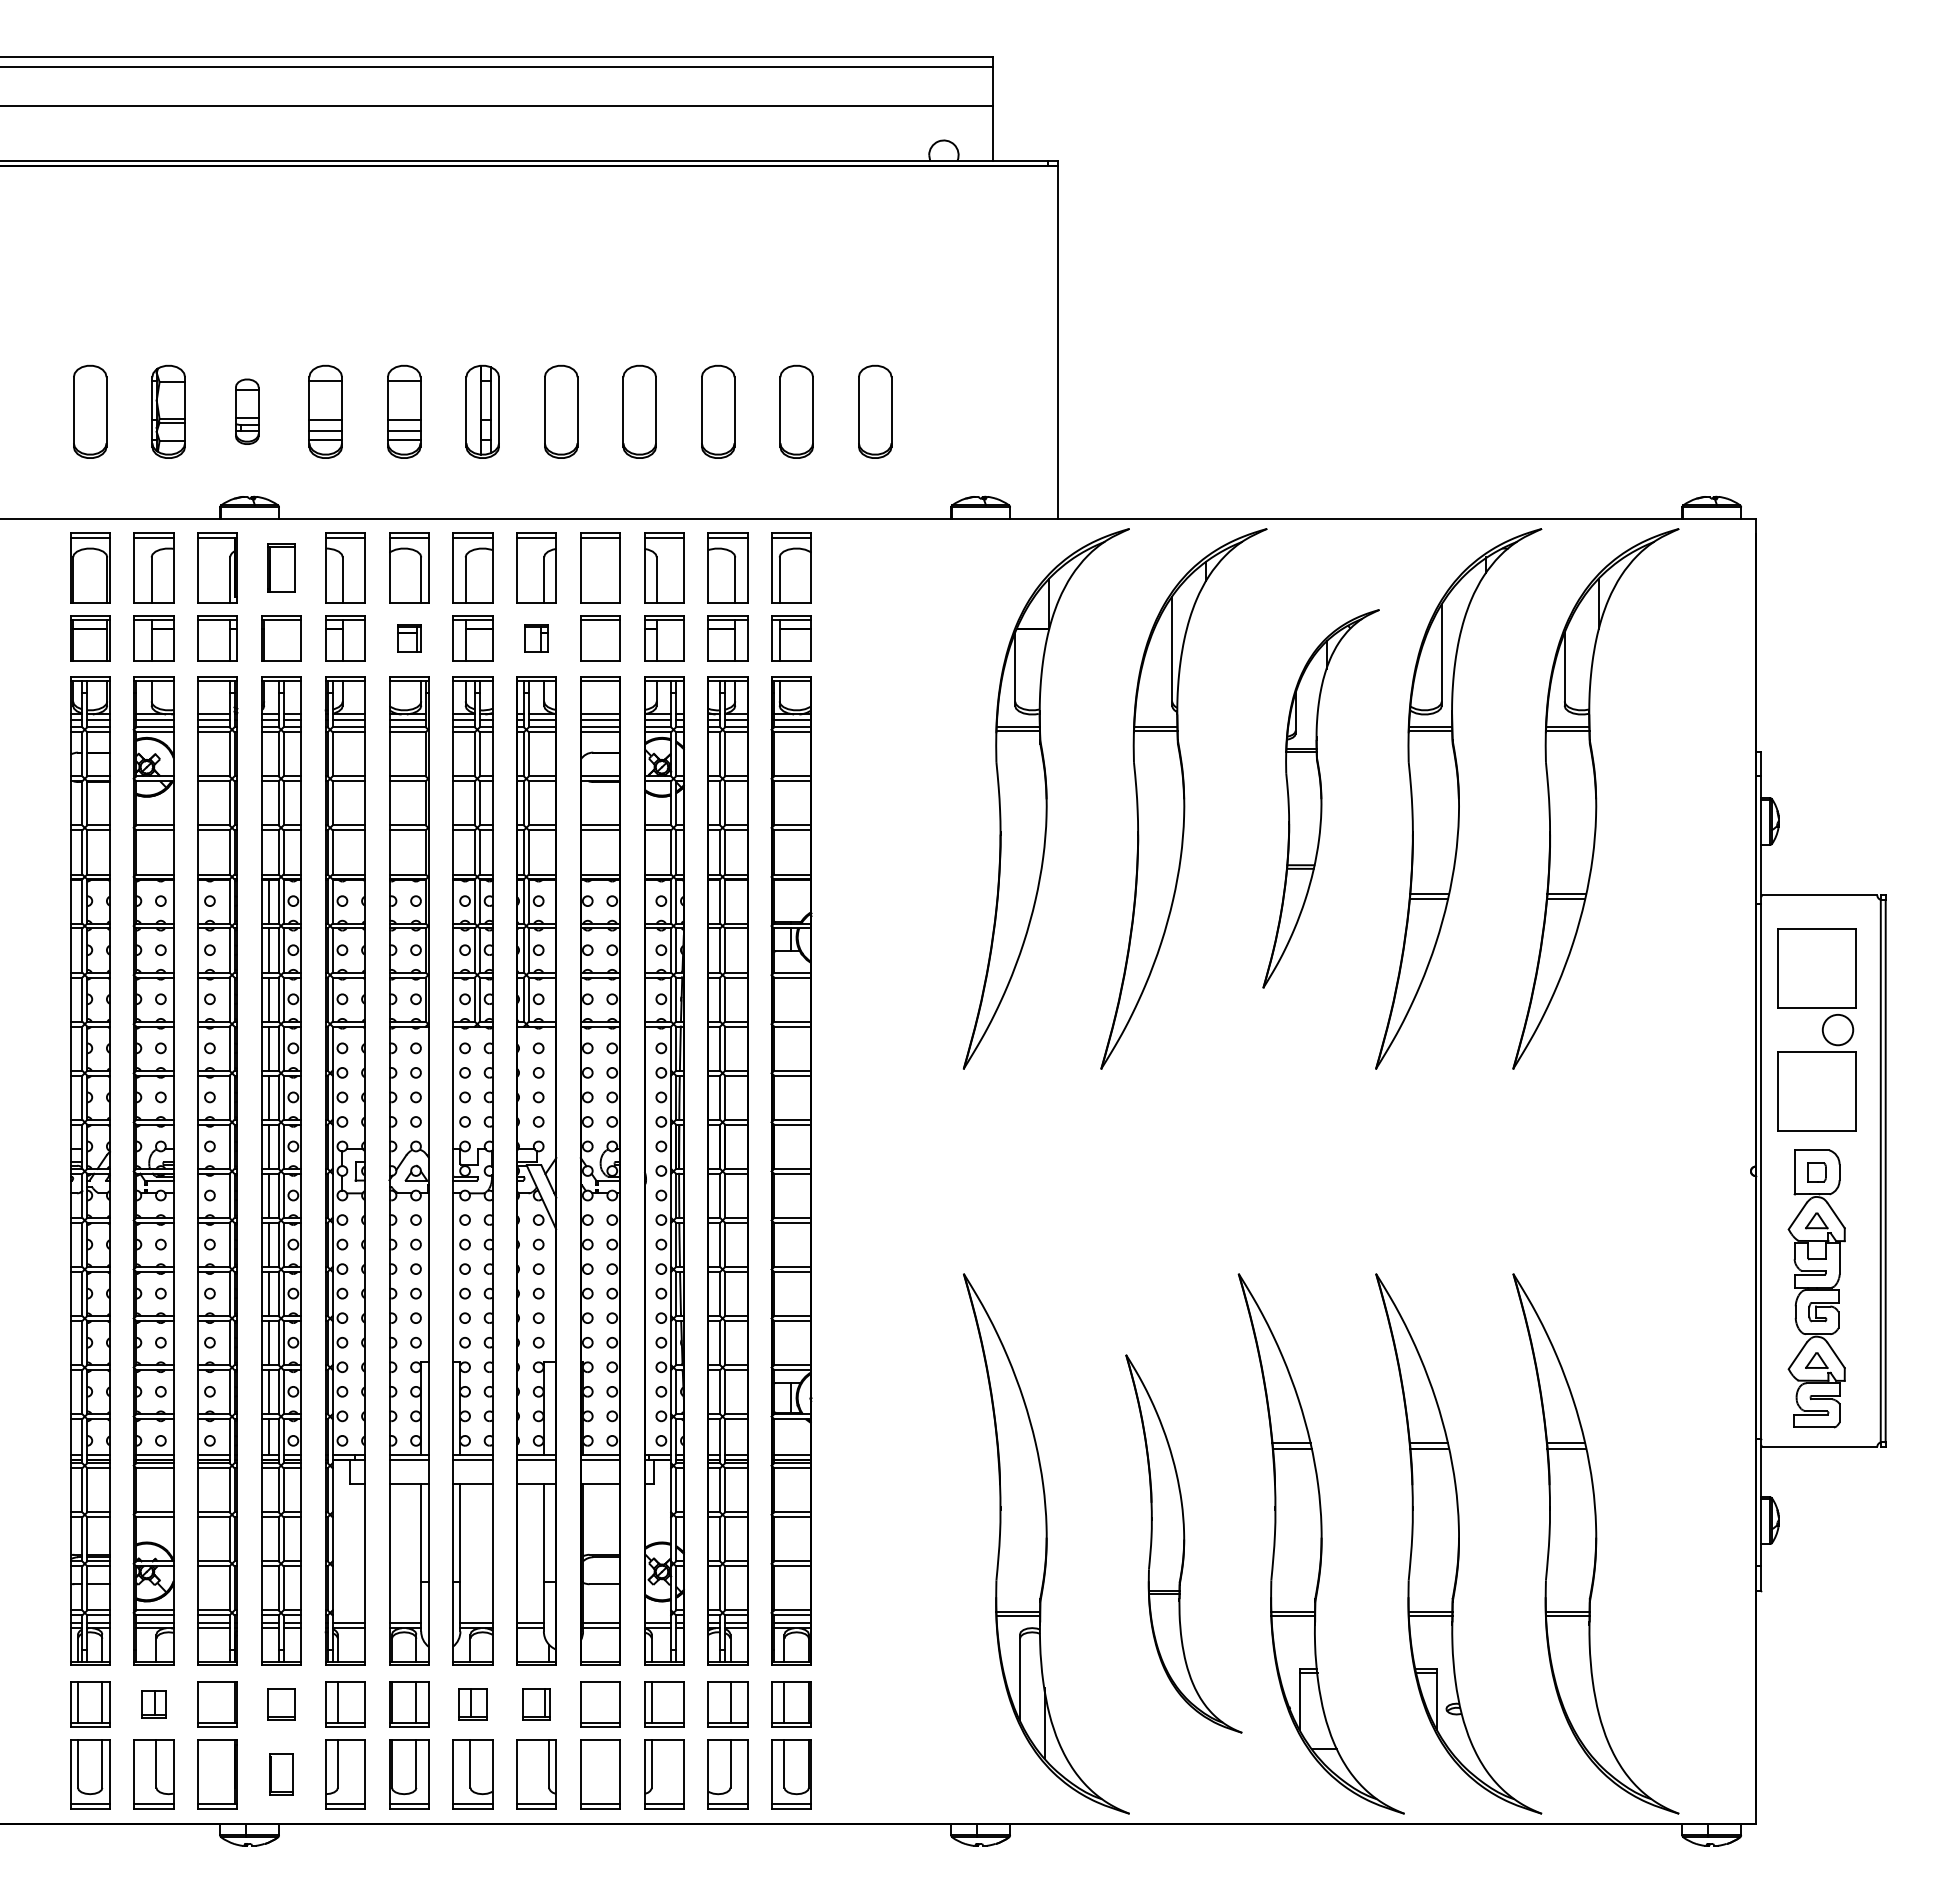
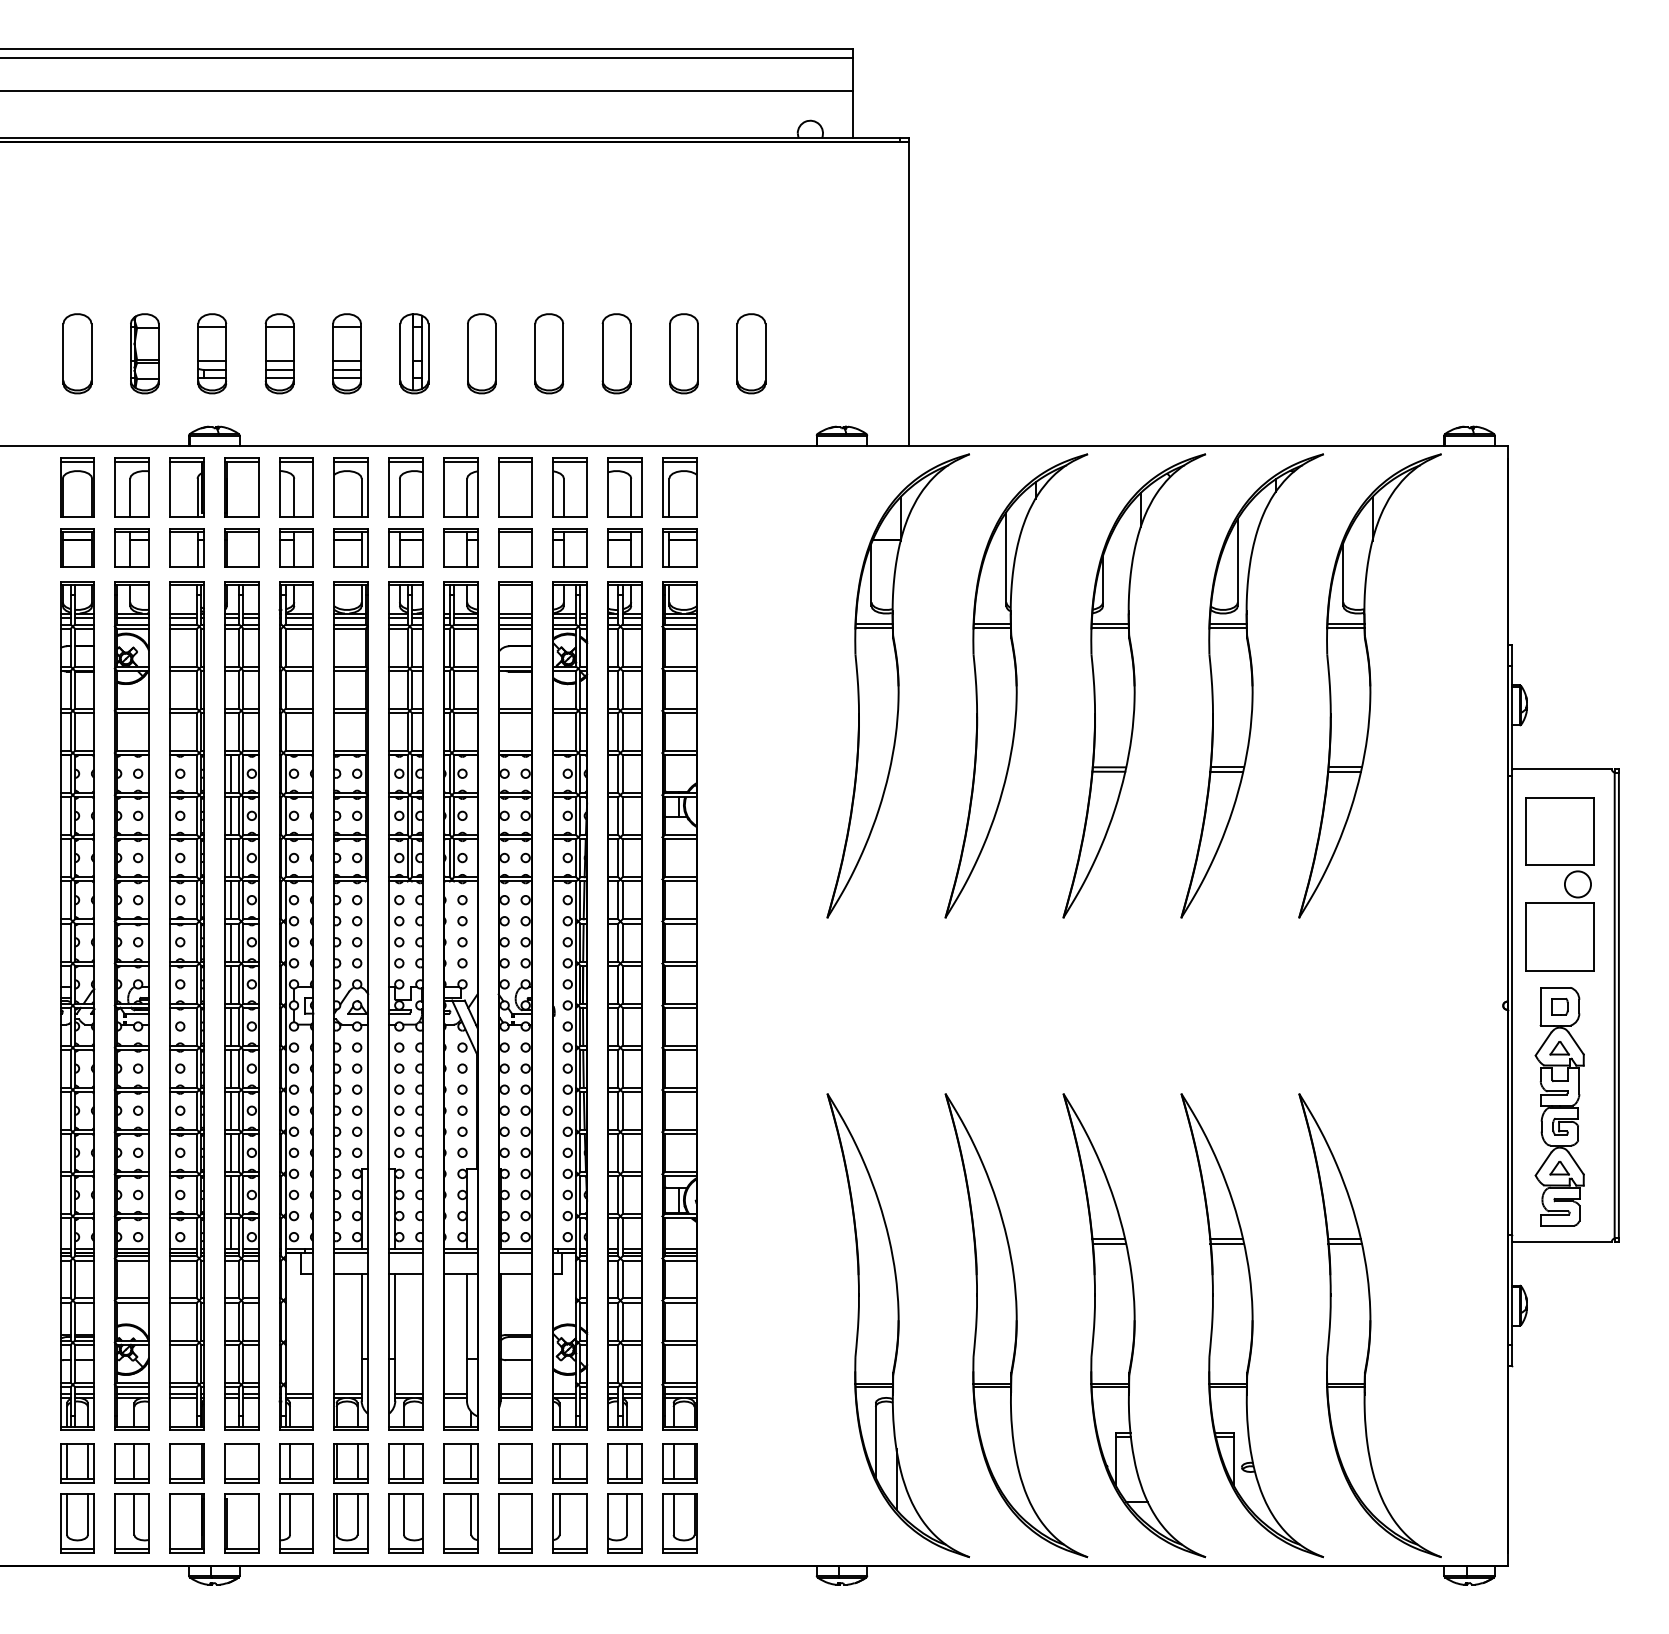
part: (247, 411) -> (212, 353), size x1.43
part: (281, 567) -> (241, 487), size x1.43
part: (409, 638) -> (351, 548), size x1.67
part: (536, 638) -> (460, 548), size x1.67
part: (1320, 798) -> (1133, 685), size x1.43
part: (1183, 1543) -> (1016, 1325), size x1.43
part: (153, 1704) -> (131, 1463), size x1.67
part: (281, 1704) -> (241, 1463), size x1.43
part: (472, 1704) -> (405, 1463), size x1.43
part: (536, 1704) -> (460, 1463), size x1.43
part: (281, 1774) -> (241, 1523), size x1.67

